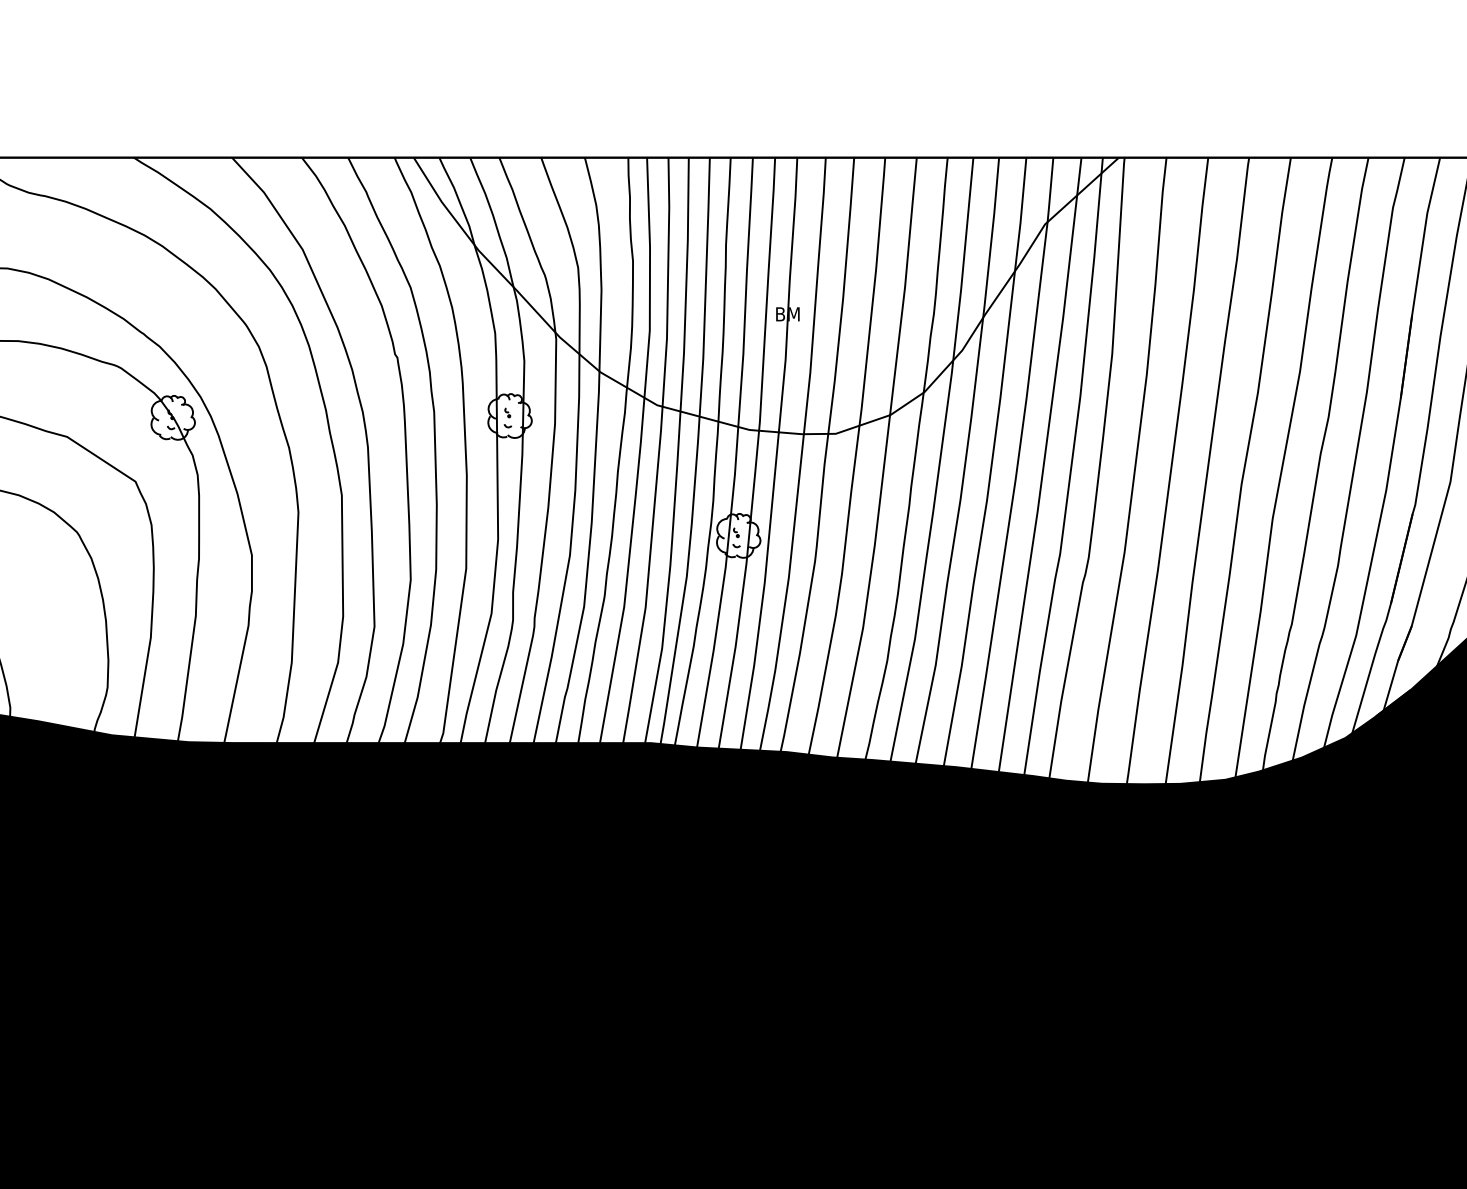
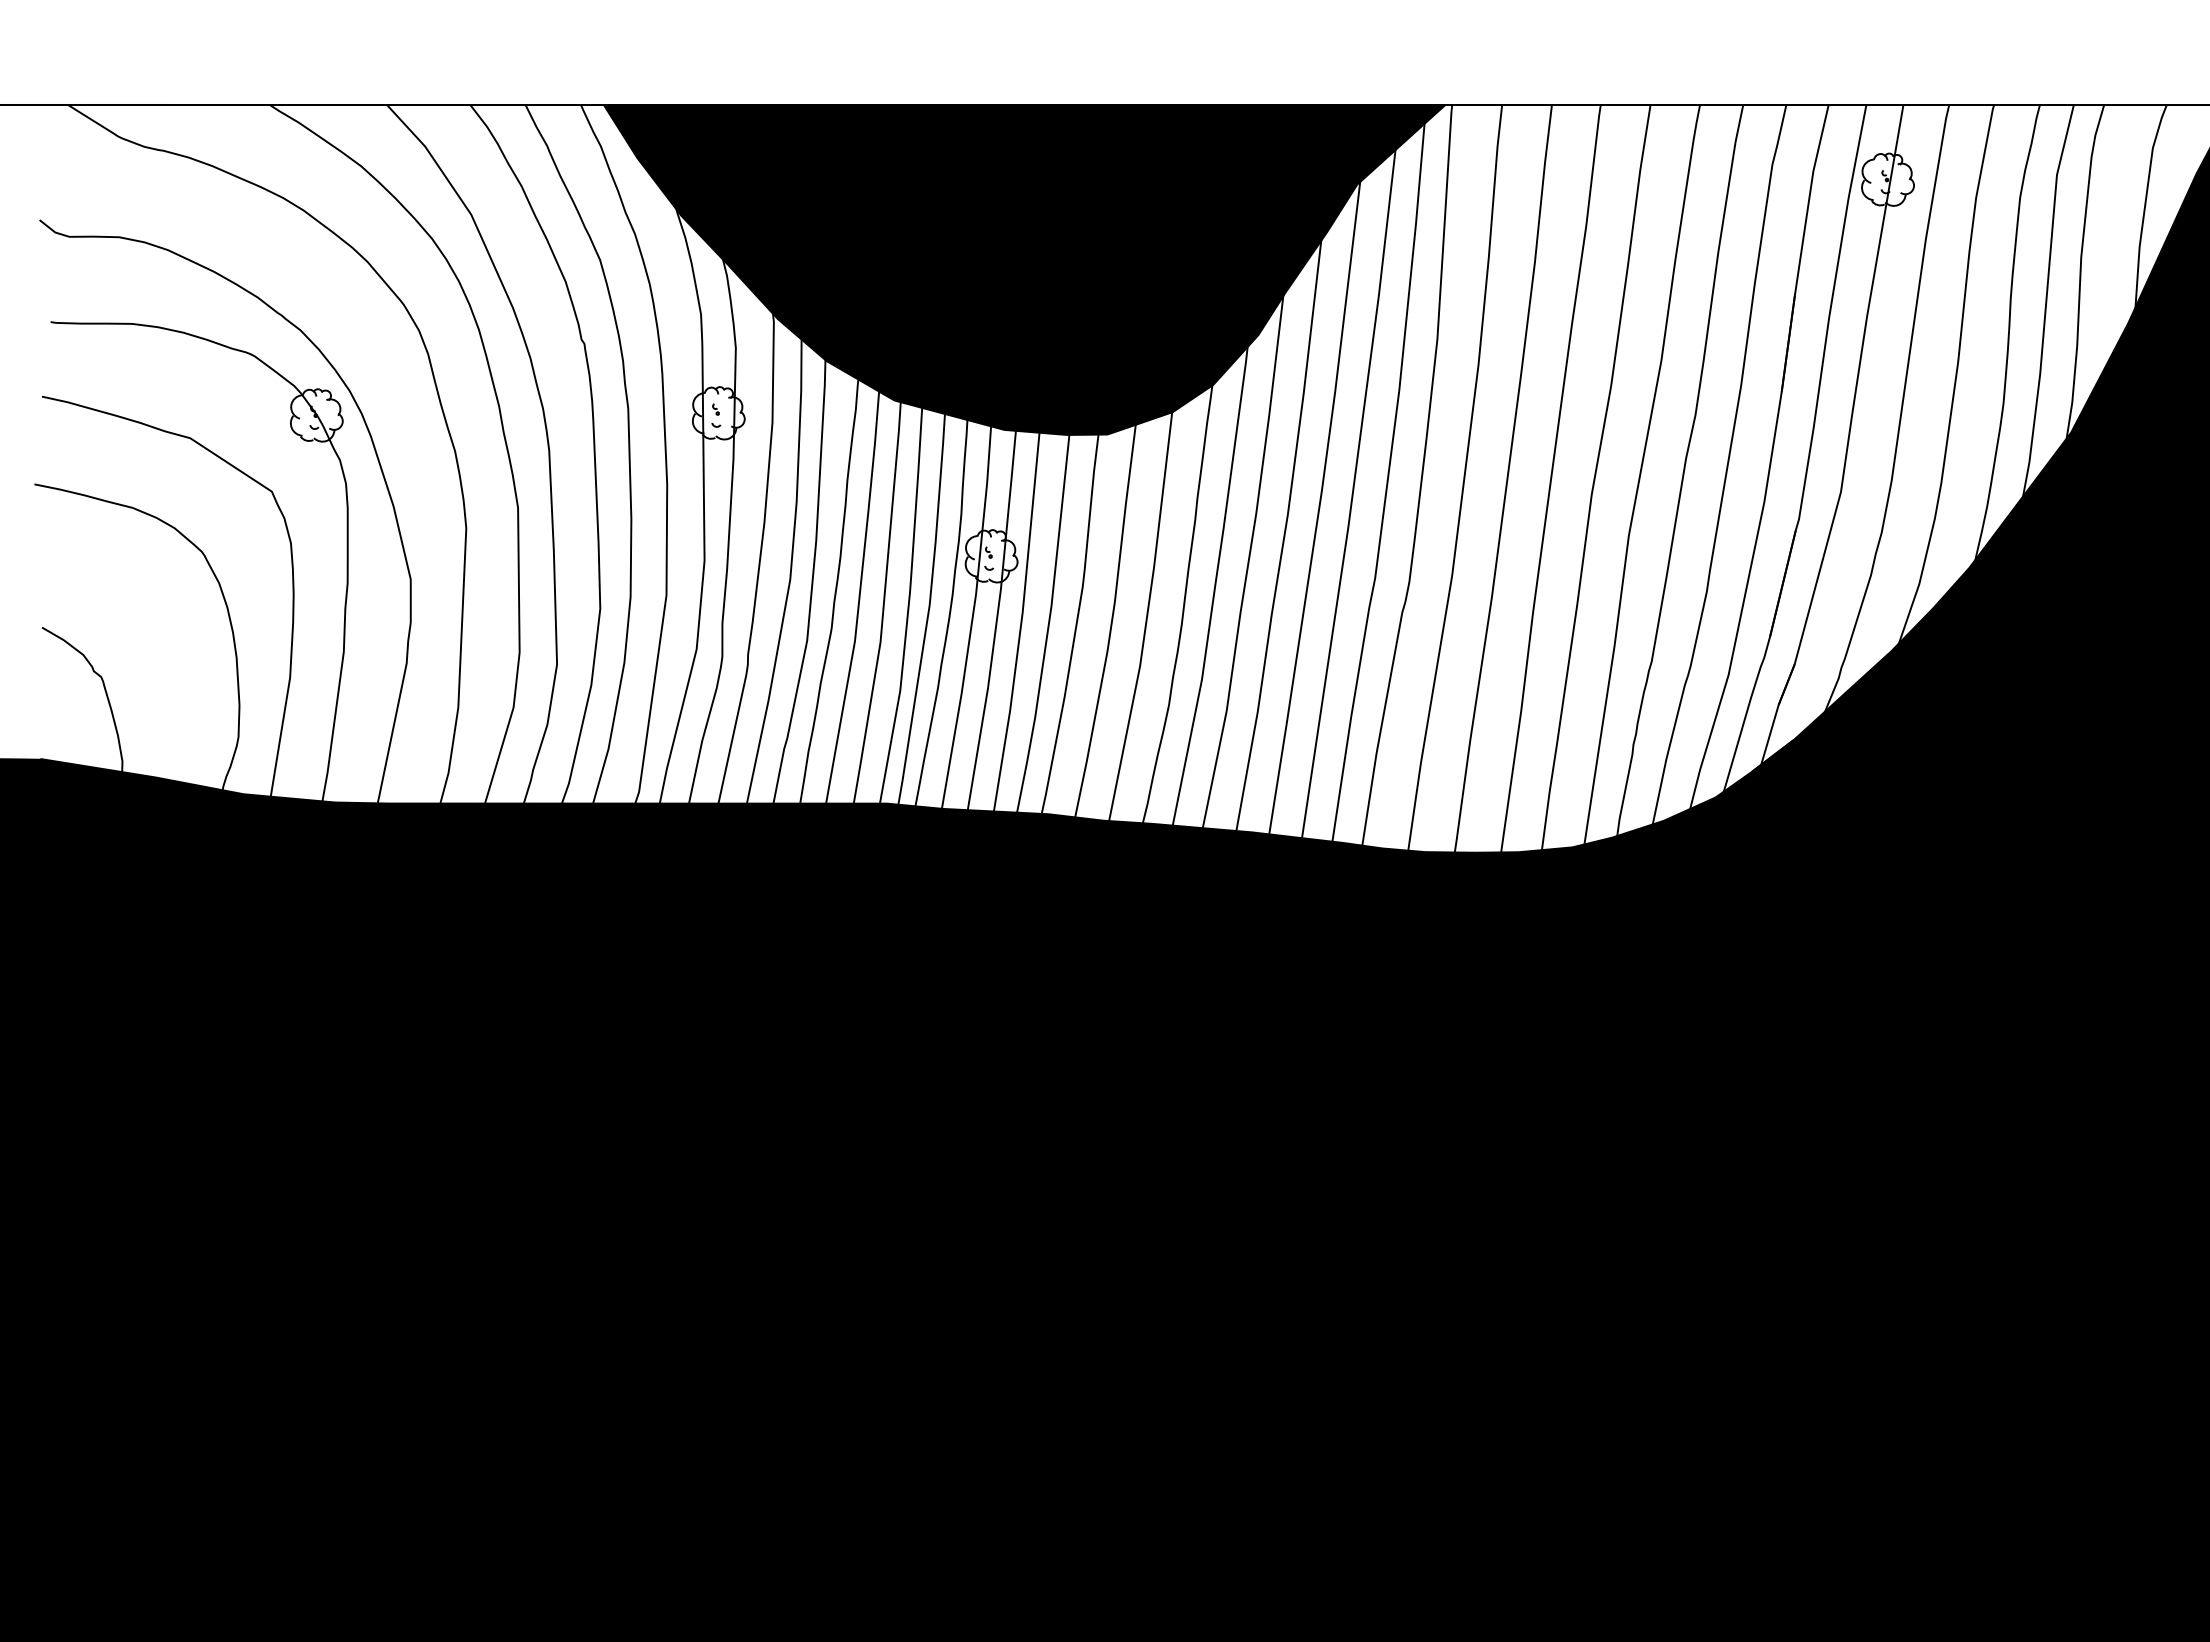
fill: (766, 295) -> (1024, 269), added

